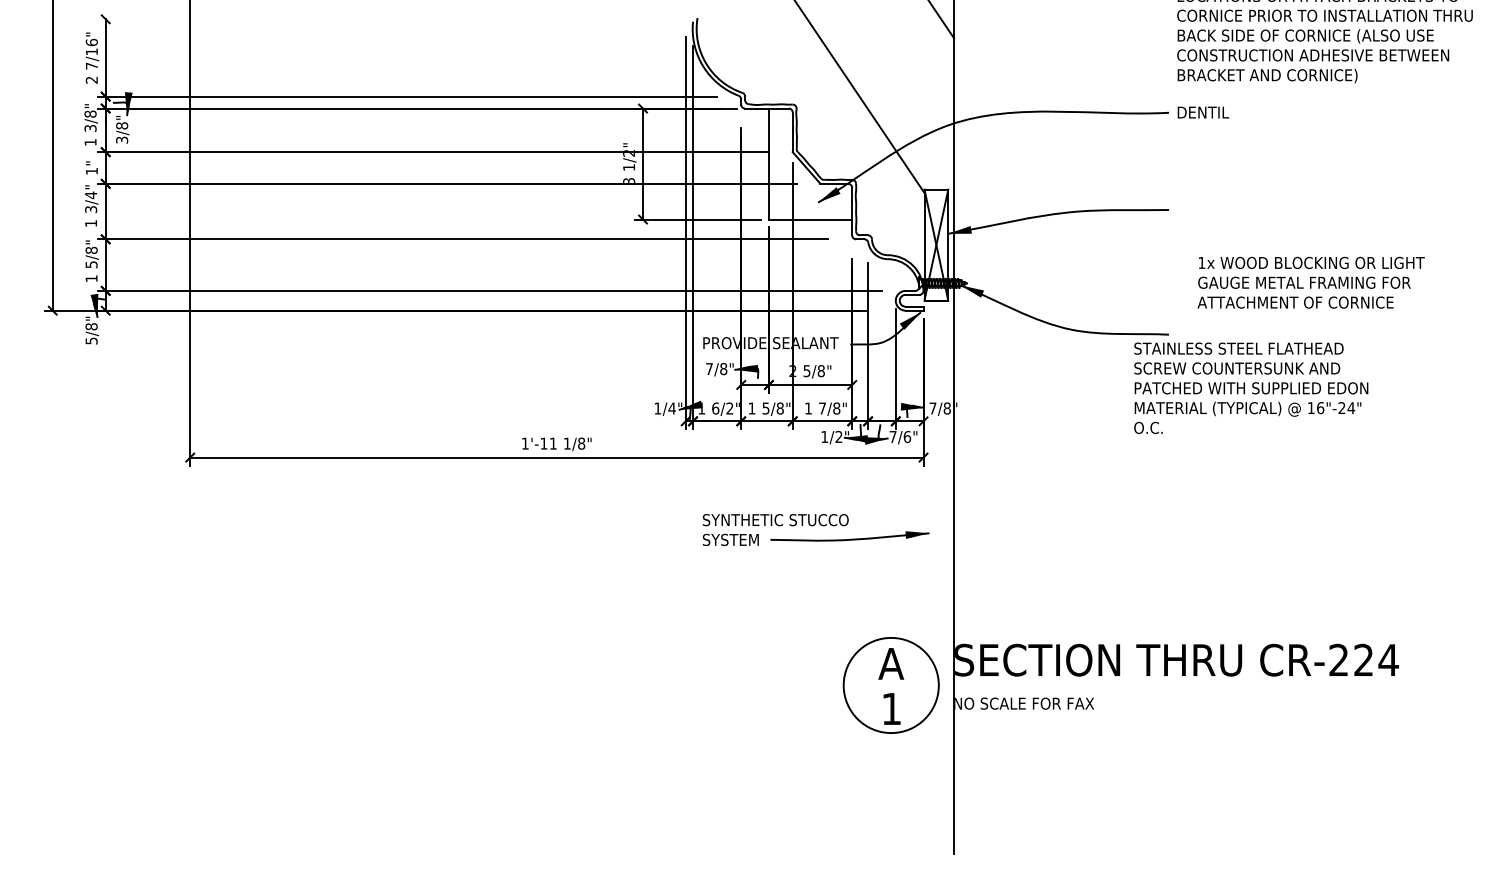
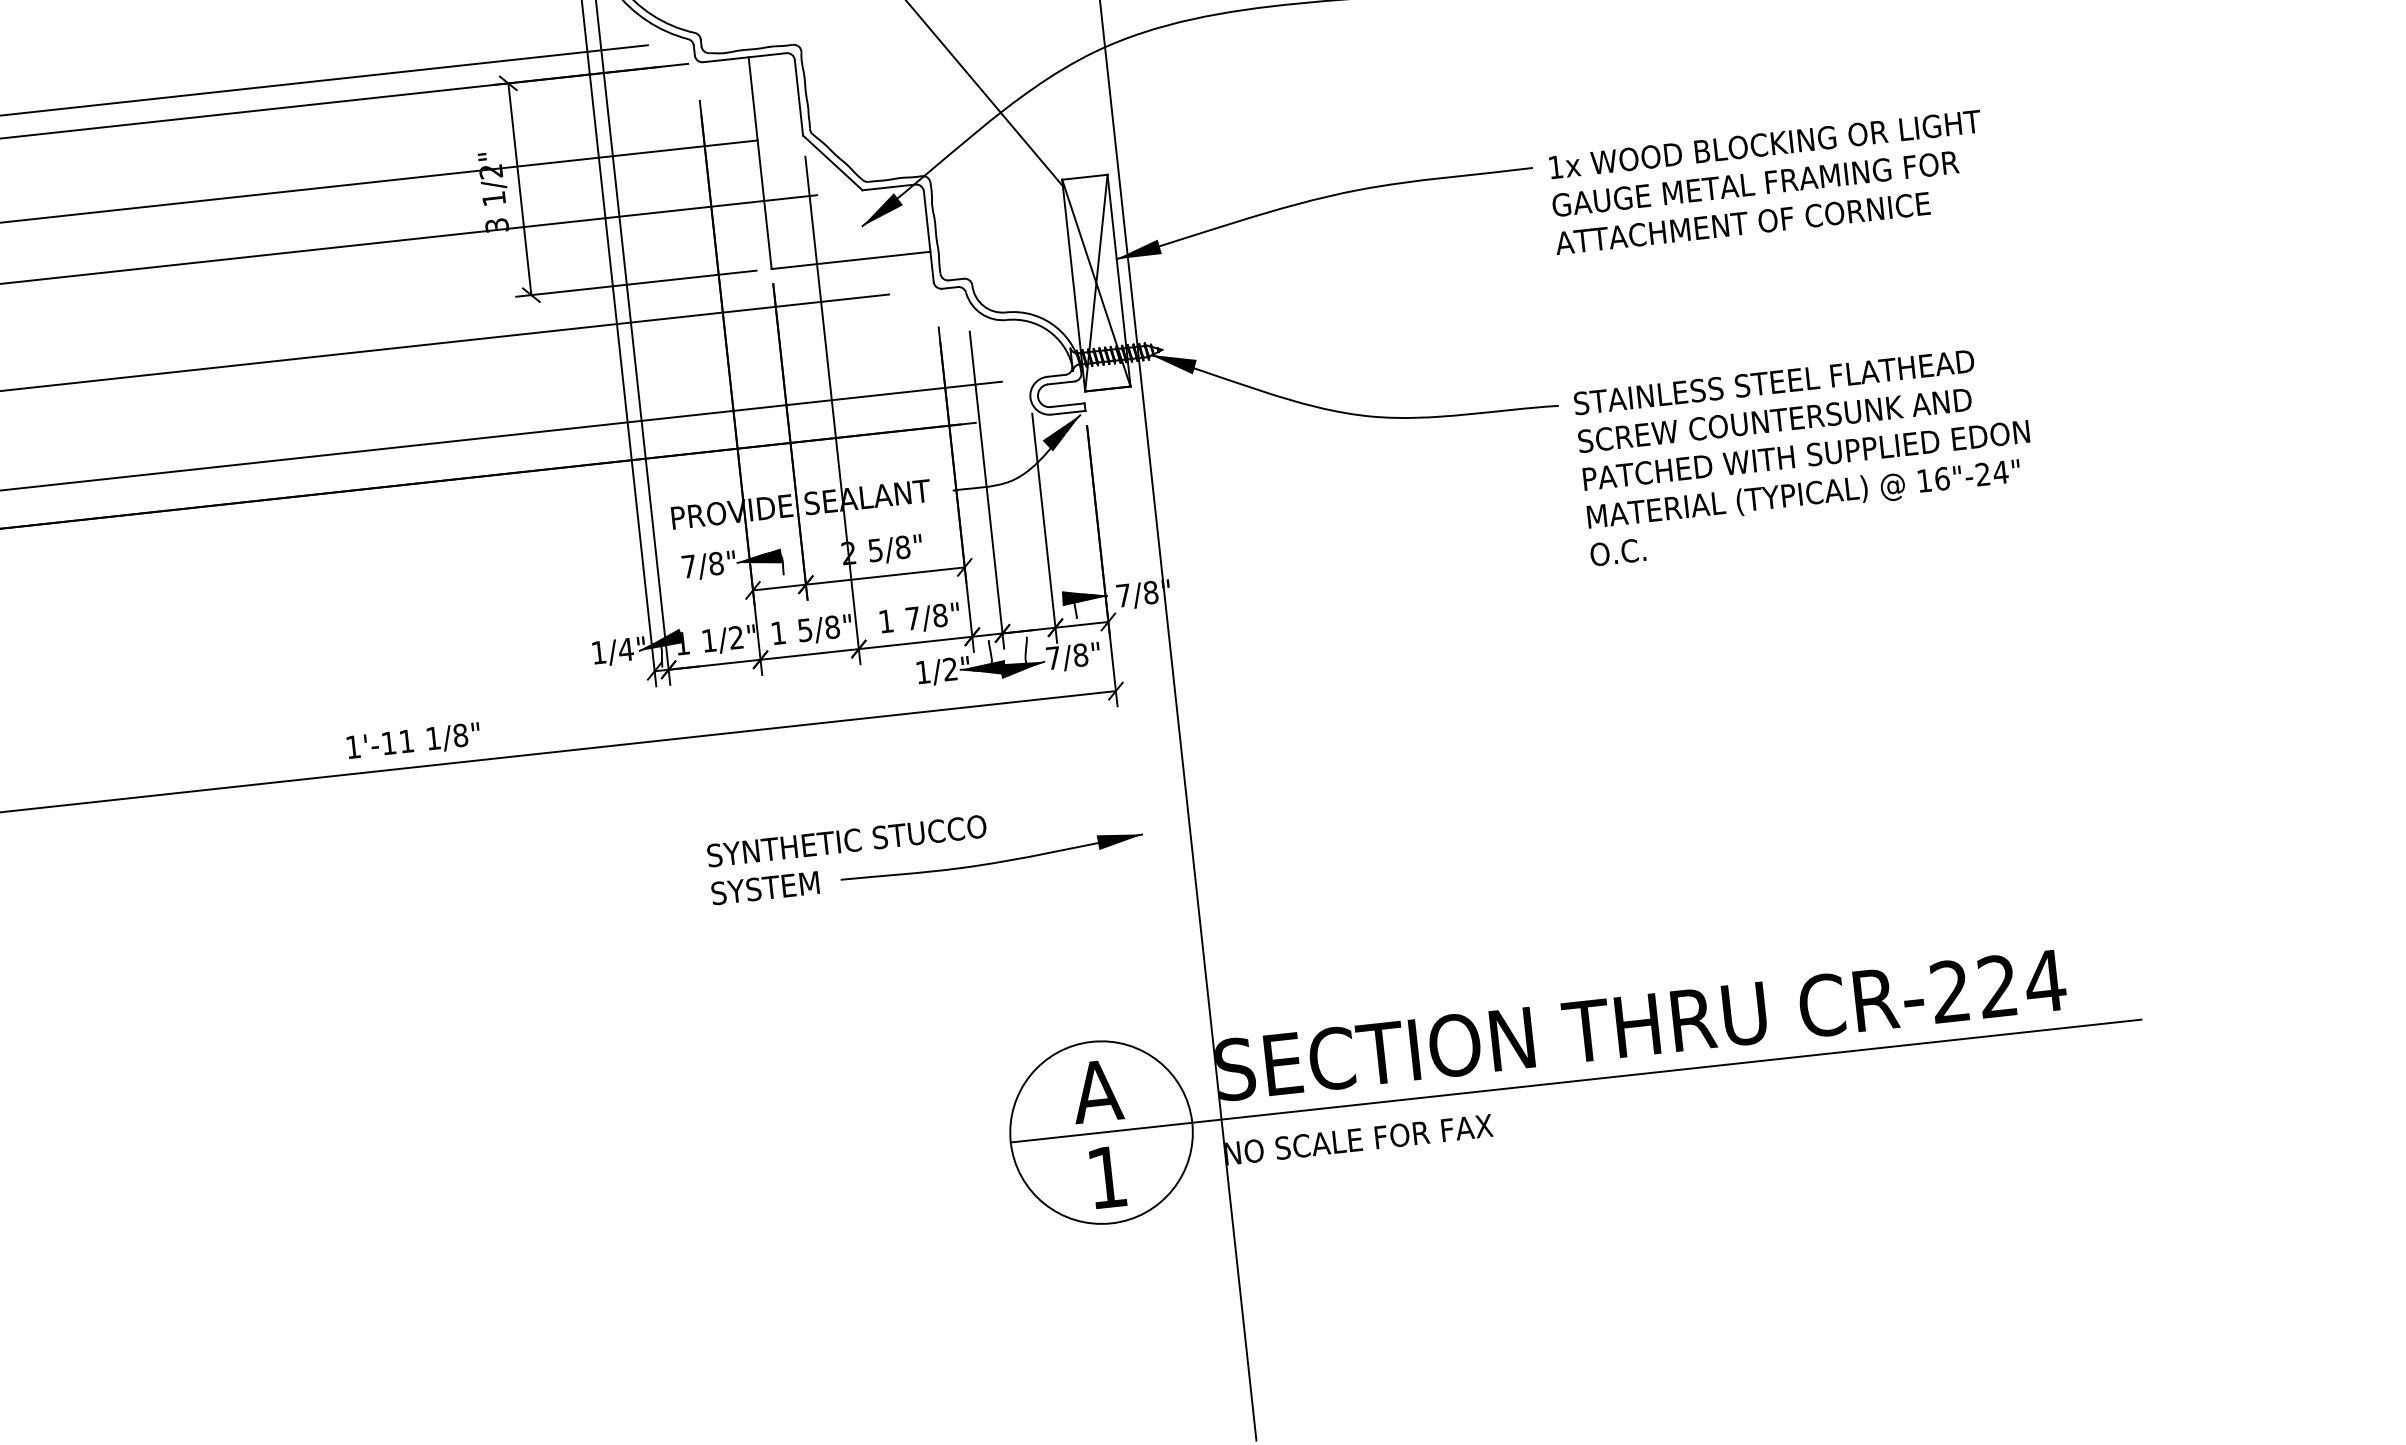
text: (1310, 282) -> (1766, 182), moved
text: (1251, 387) -> (1806, 453), moved
text: (715, 408) -> (708, 640), 6/2" -> 1/2"
text: (907, 436) -> (1080, 654), 7/6" -> 7/8"
line: (1139, 685) -> (1575, 1081), added

